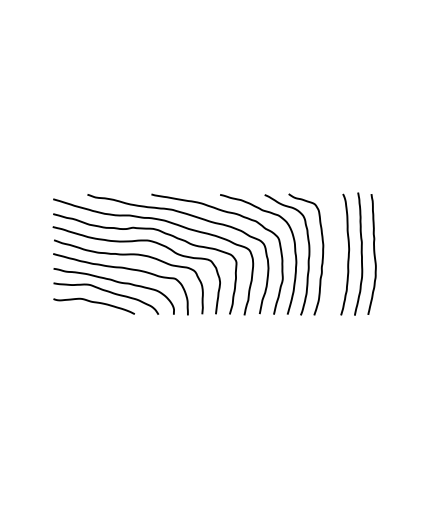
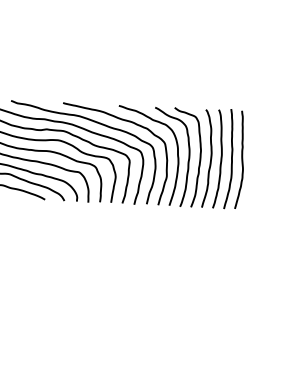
curve: (335, 254) -> (210, 158), added

